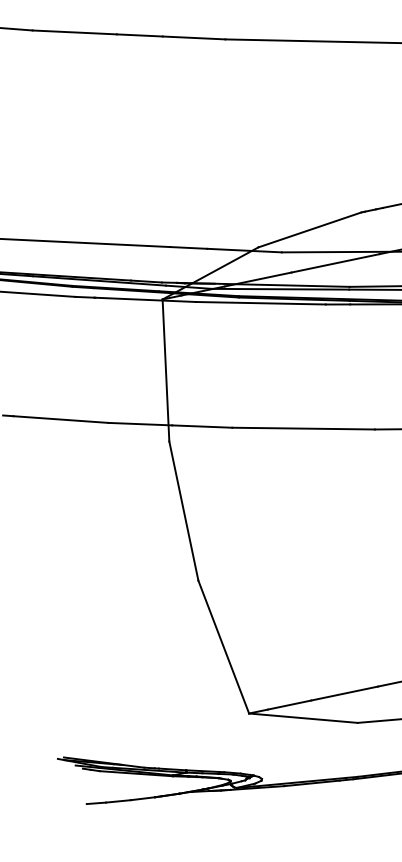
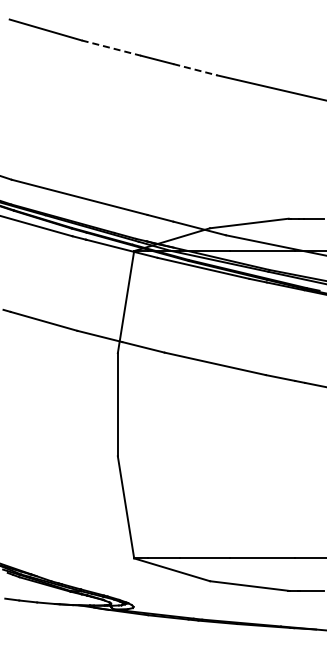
line: (75, 32) -> (111, 48), solid -> dashed
line: (194, 37) -> (195, 69), solid -> dashed

